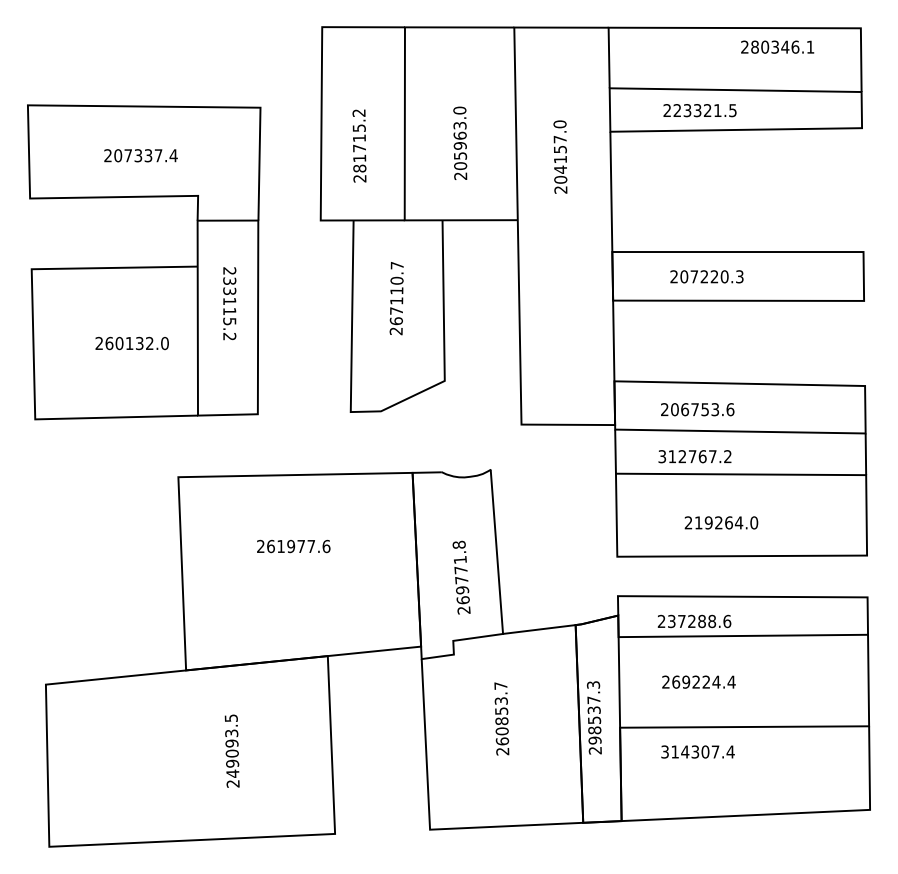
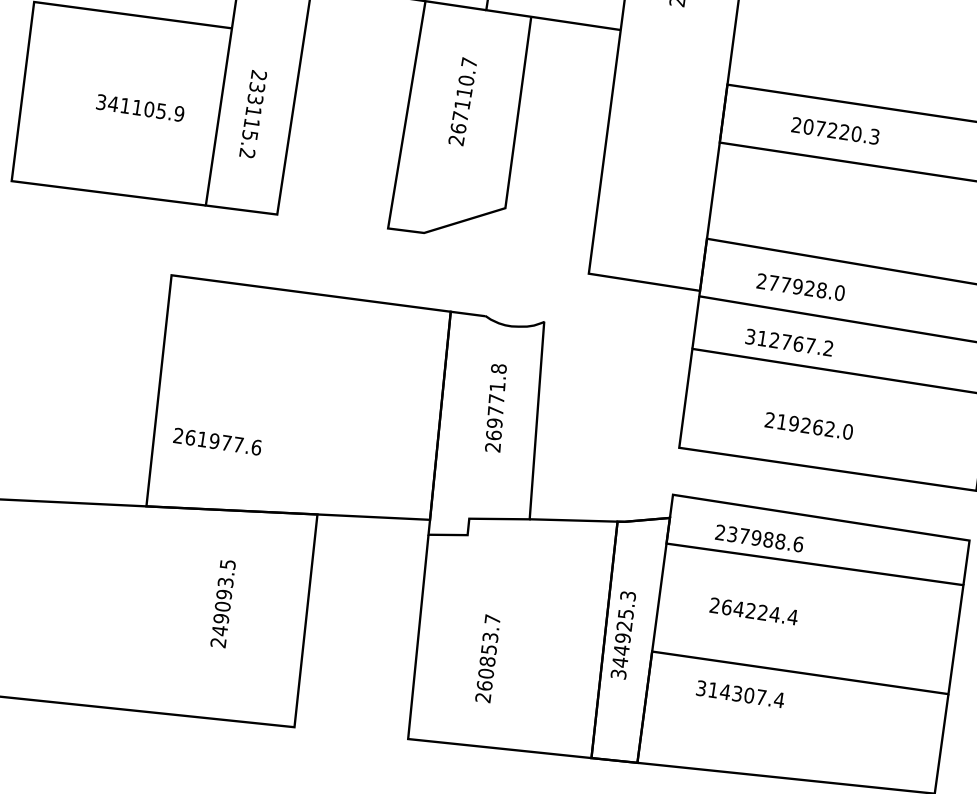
text: (229, 303) -> (252, 114), moved
text: (131, 343) -> (139, 108), 260132.0 -> 341105.9
text: (702, 409) -> (806, 287), 206753.6 -> 277928.0
text: (738, 522) -> (829, 428), 219264.0 -> 219262.0
text: (293, 546) -> (217, 441), moved
text: (461, 577) -> (495, 407), moved
text: (691, 621) -> (755, 537), 237288.6 -> 237988.6
text: (686, 681) -> (739, 608), 269224.4 -> 264224.4
text: (501, 718) -> (487, 658), moved
text: (594, 725) -> (622, 644), 298537.3 -> 344925.3
text: (231, 750) -> (222, 602), moved

